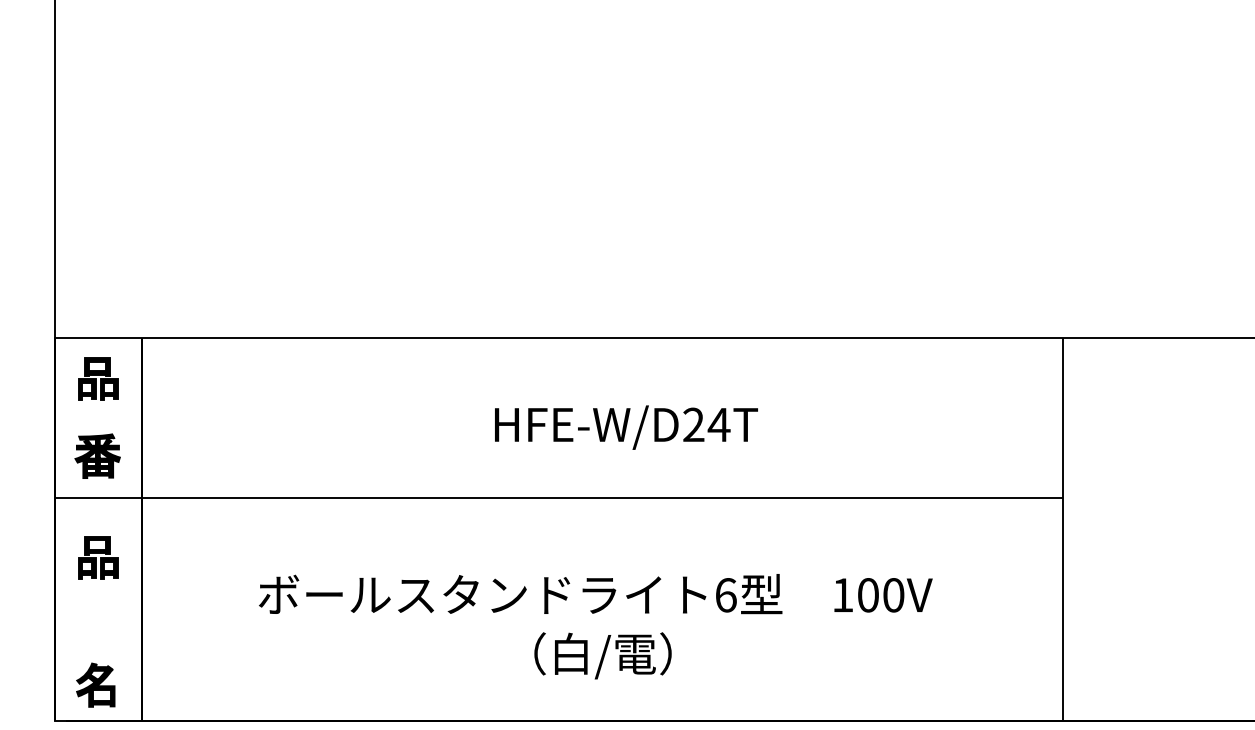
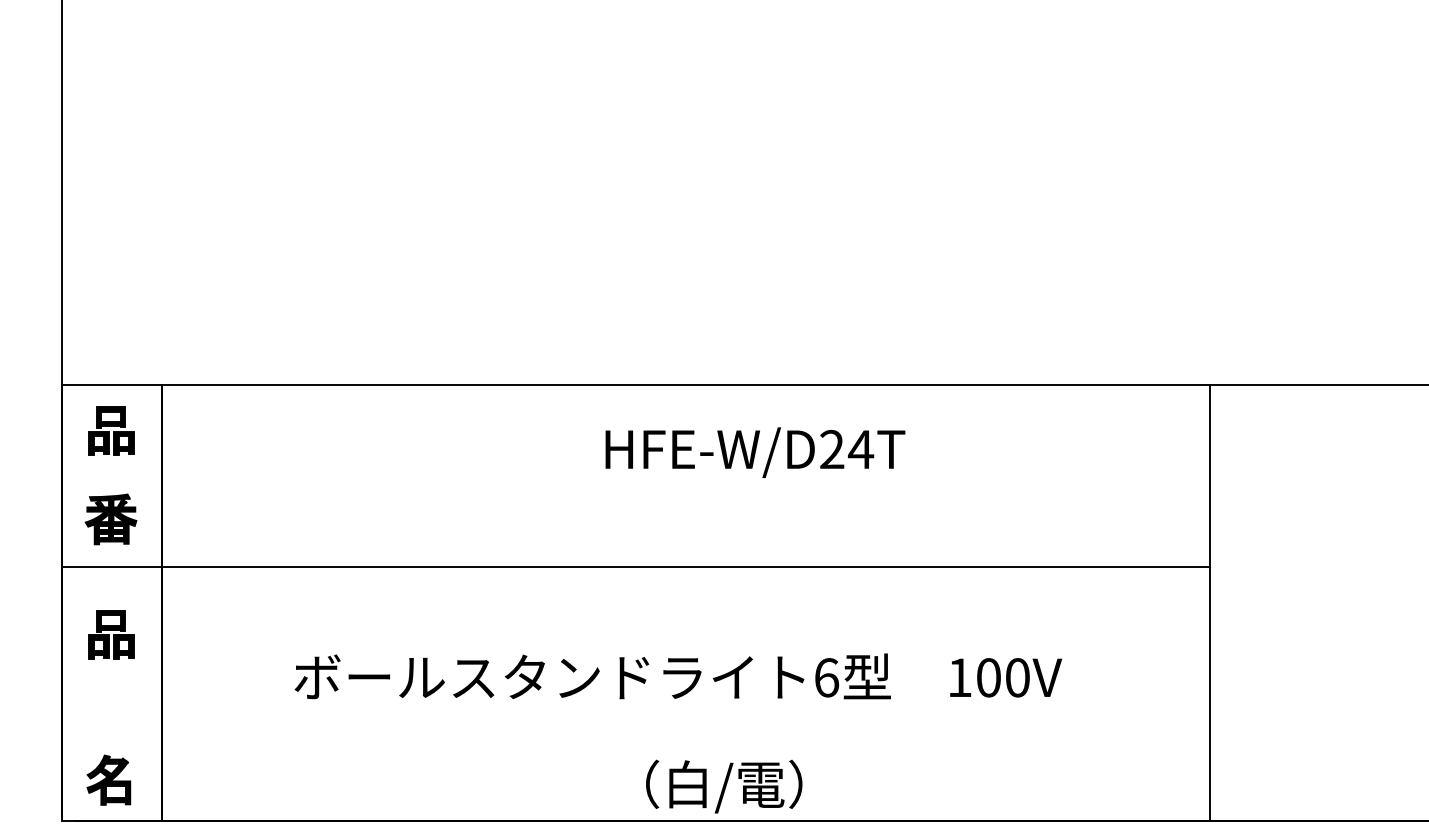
text: (626, 427) -> (755, 452), moved
text: (602, 655) -> (723, 786), moved

